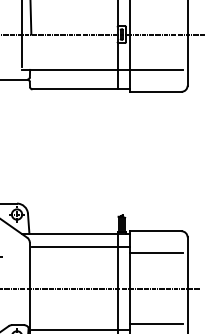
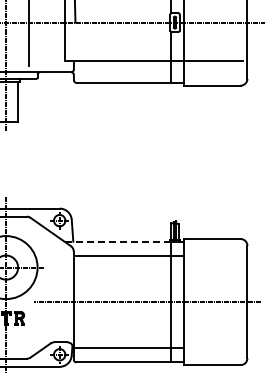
line: (69, 233) -> (117, 241), solid -> dashed
line: (155, 253) -> (212, 263), removed
line: (155, 323) -> (212, 340), removed

